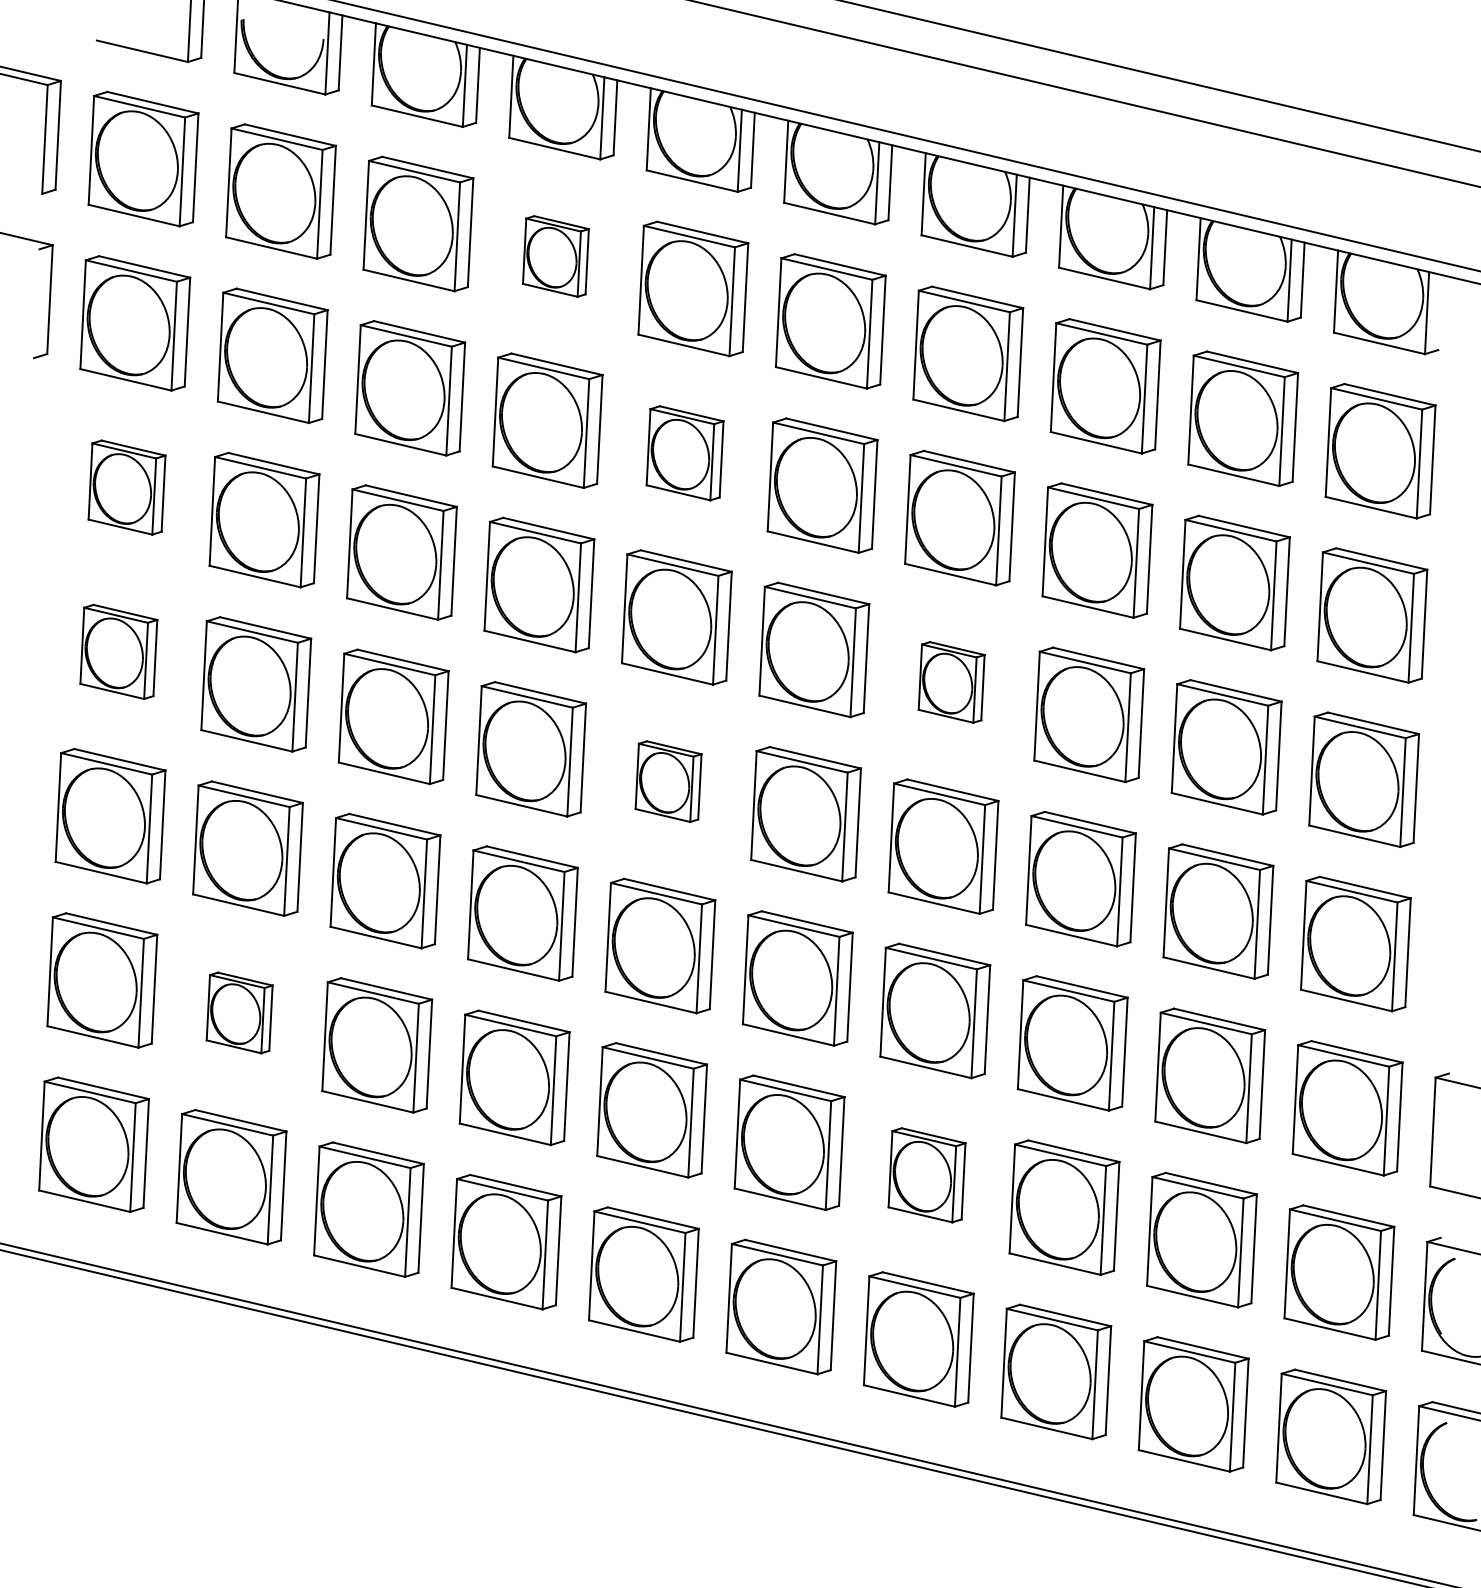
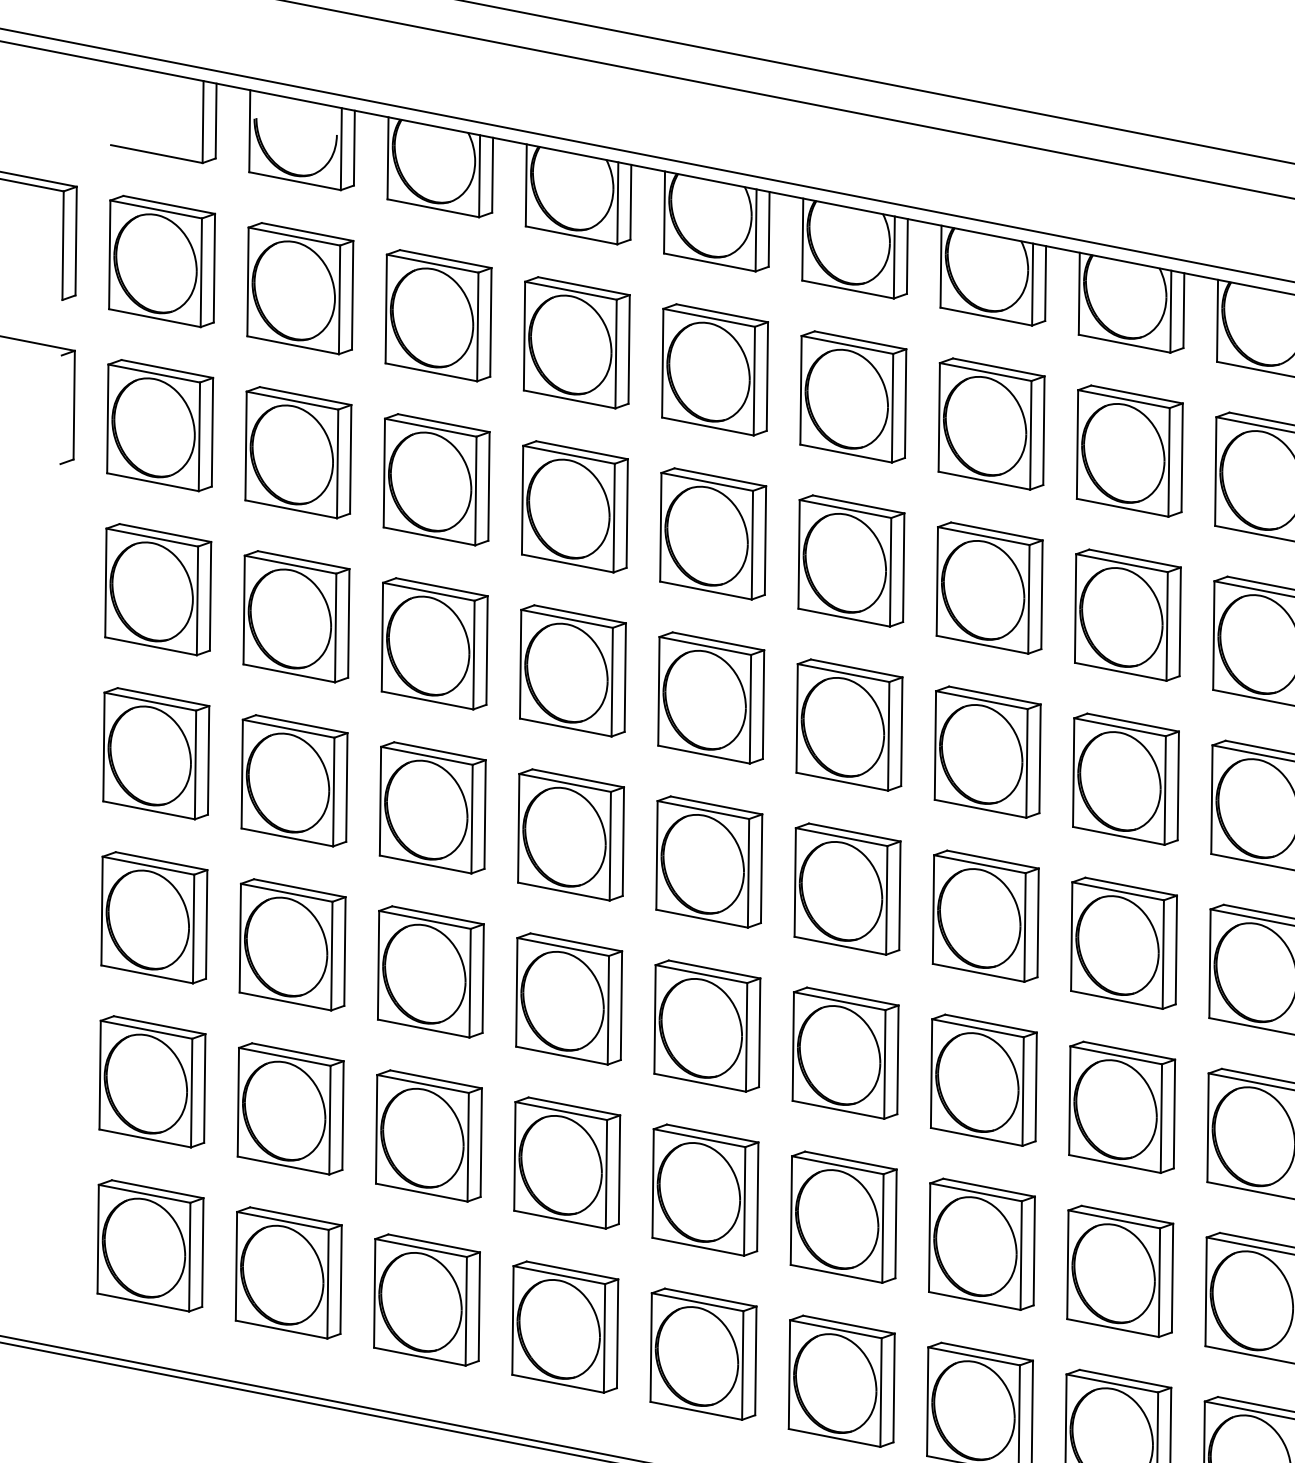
part: (555, 256) -> (576, 342), size x1.67
part: (684, 453) -> (712, 534), size x1.43
part: (126, 487) -> (157, 589), size x1.43
part: (118, 651) -> (155, 753), size x1.43
part: (951, 682) -> (987, 752), size x1.67
part: (668, 781) -> (709, 861), size x1.67
part: (239, 1012) -> (290, 1108), size x1.67
part: (926, 1175) -> (981, 1244), size x1.43

